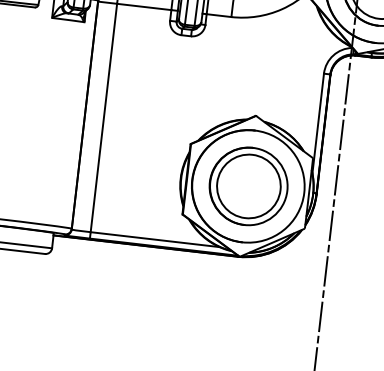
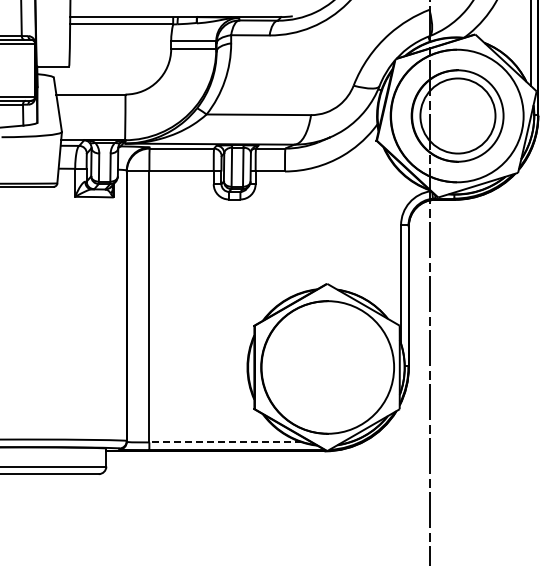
part: (248, 186) -> (327, 367), removed
line: (154, 239) -> (225, 442), solid -> dashed

